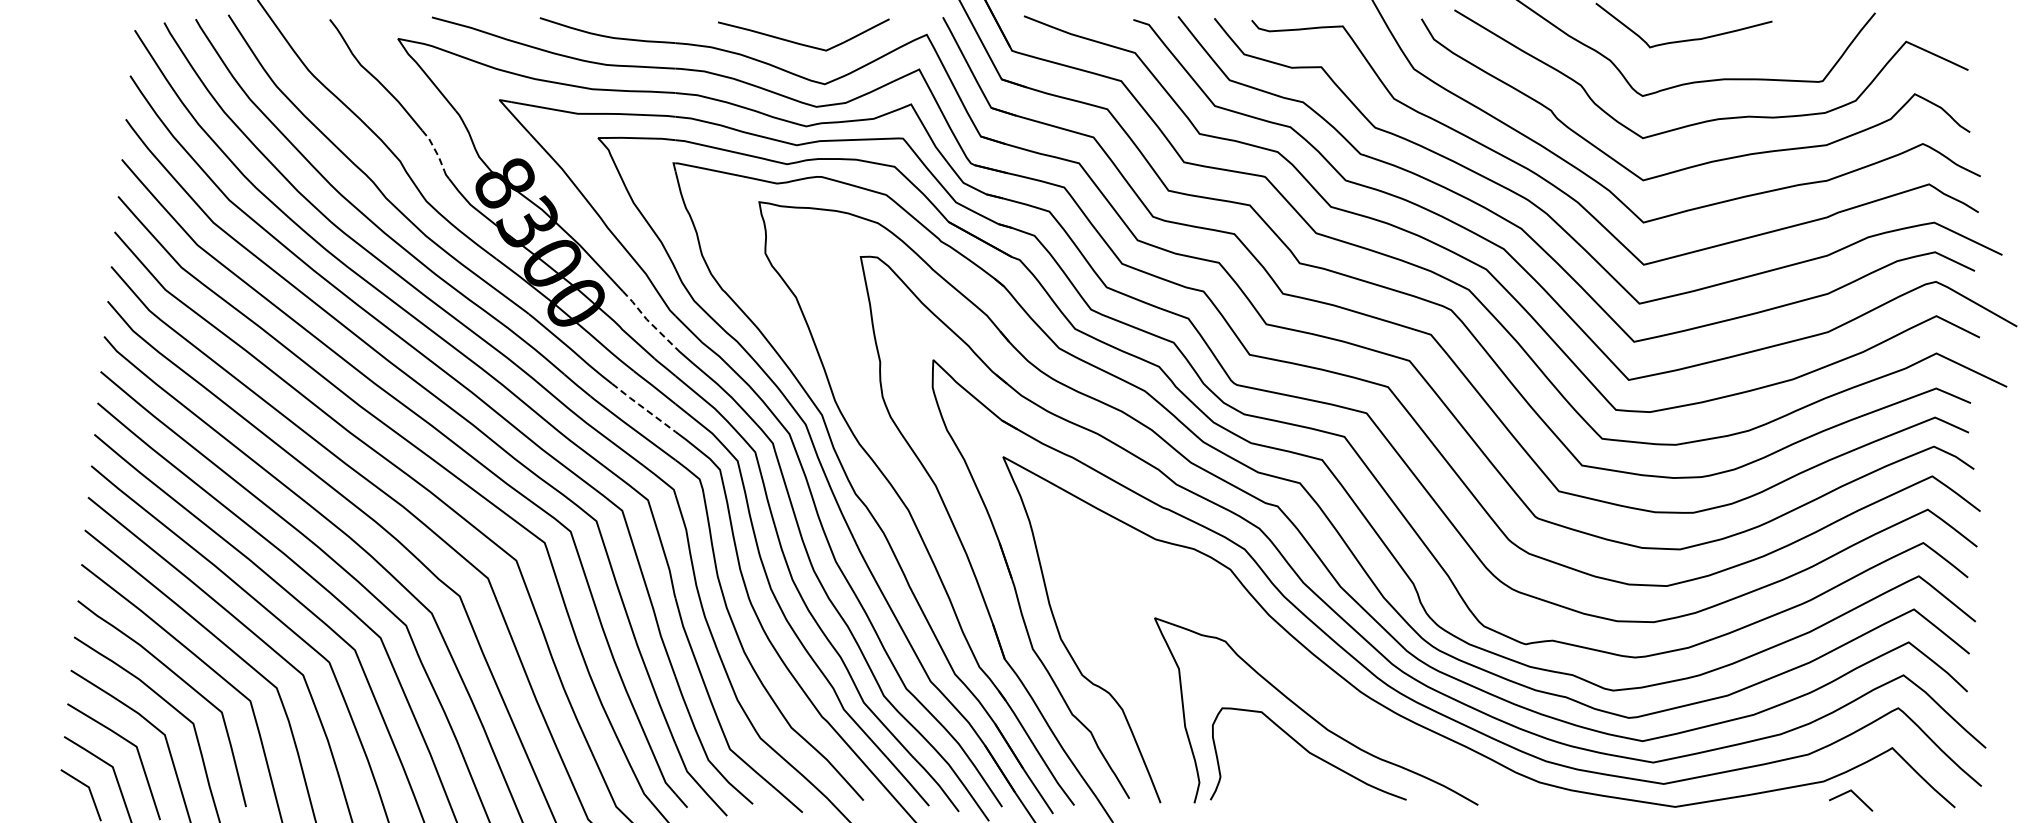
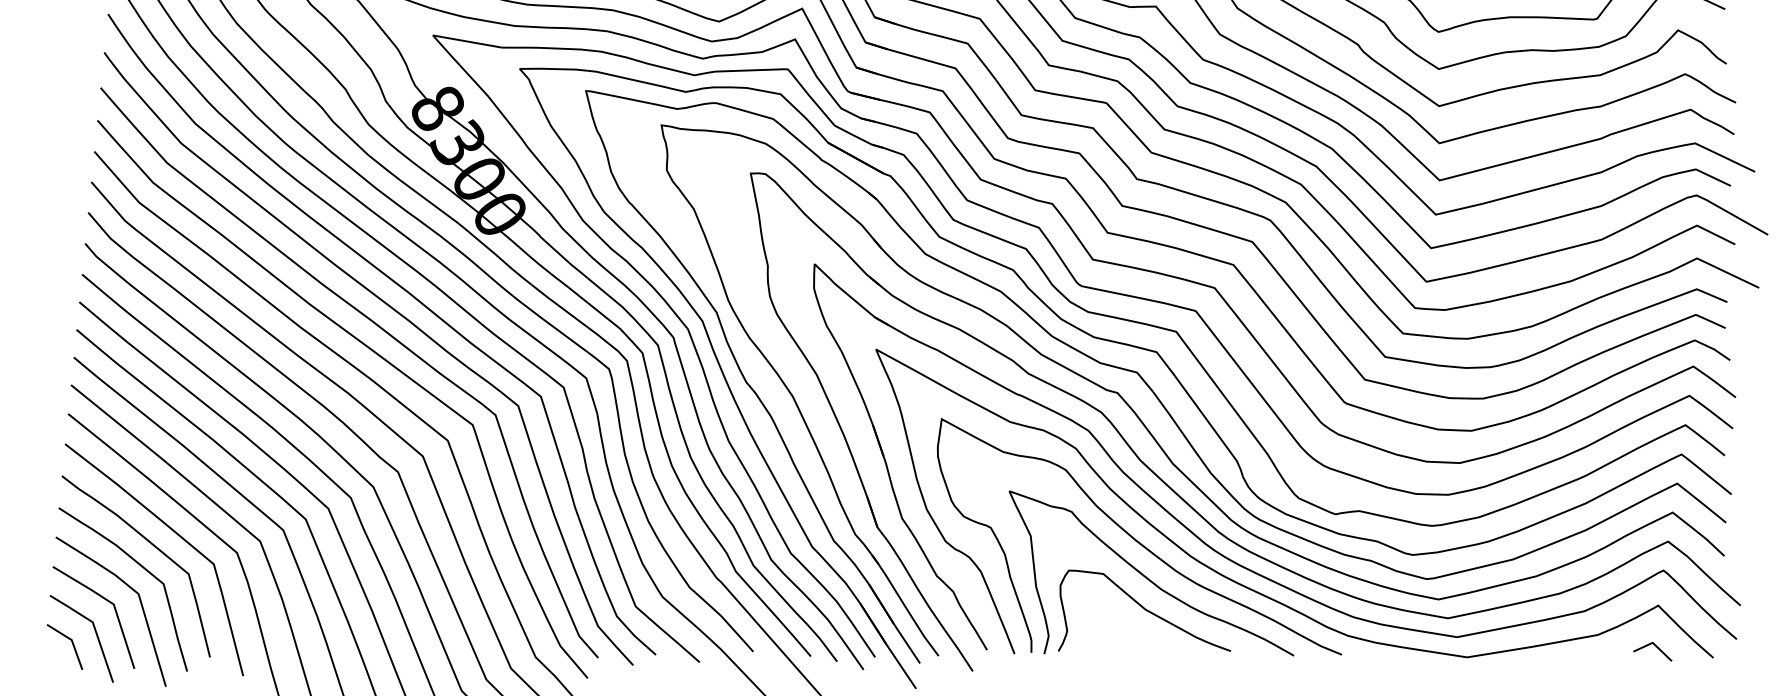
line: (435, 149) -> (376, 79), dashed -> solid
line: (647, 320) -> (563, 229), dashed -> solid
line: (642, 407) -> (558, 305), dashed -> solid
curve: (1298, 672) -> (1135, 539), added
line: (1854, 795) -> (1655, 647), moved

